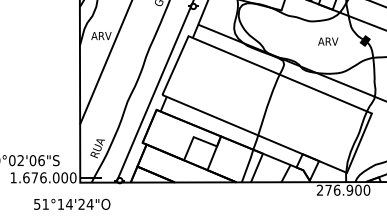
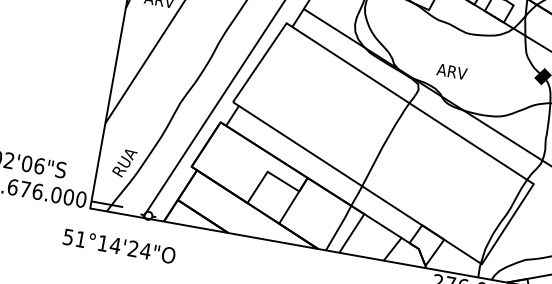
text: (328, 41) -> (452, 71), moved
text: (72, 203) -> (120, 245), moved

